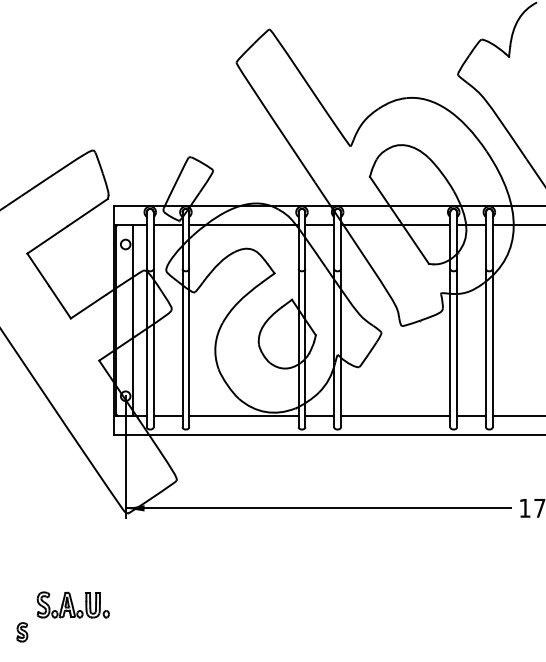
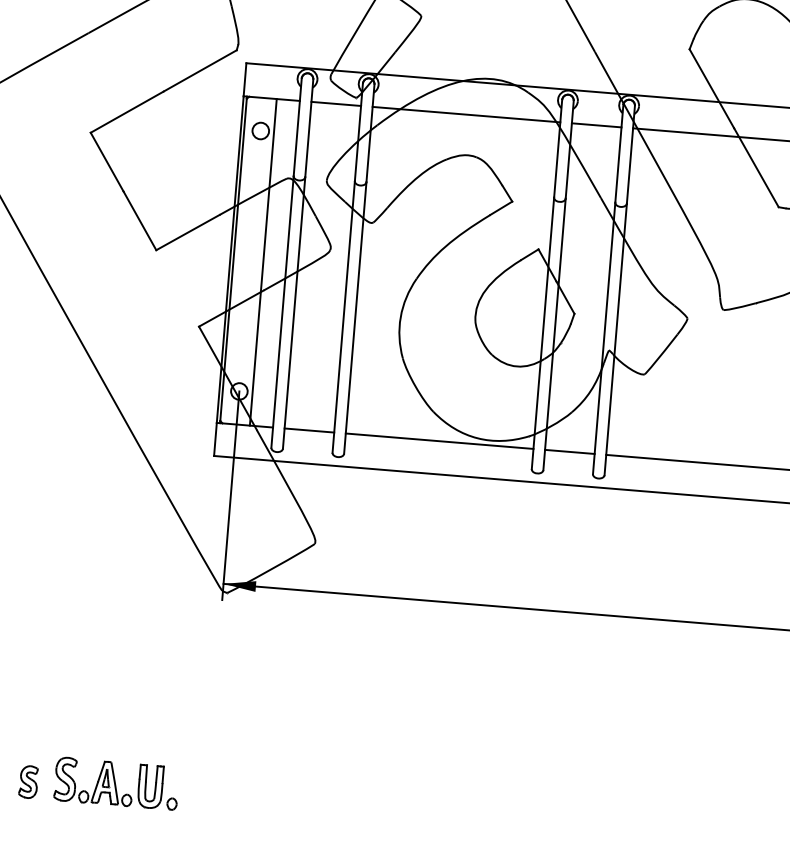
part: (72, 604) -> (115, 782), moved

